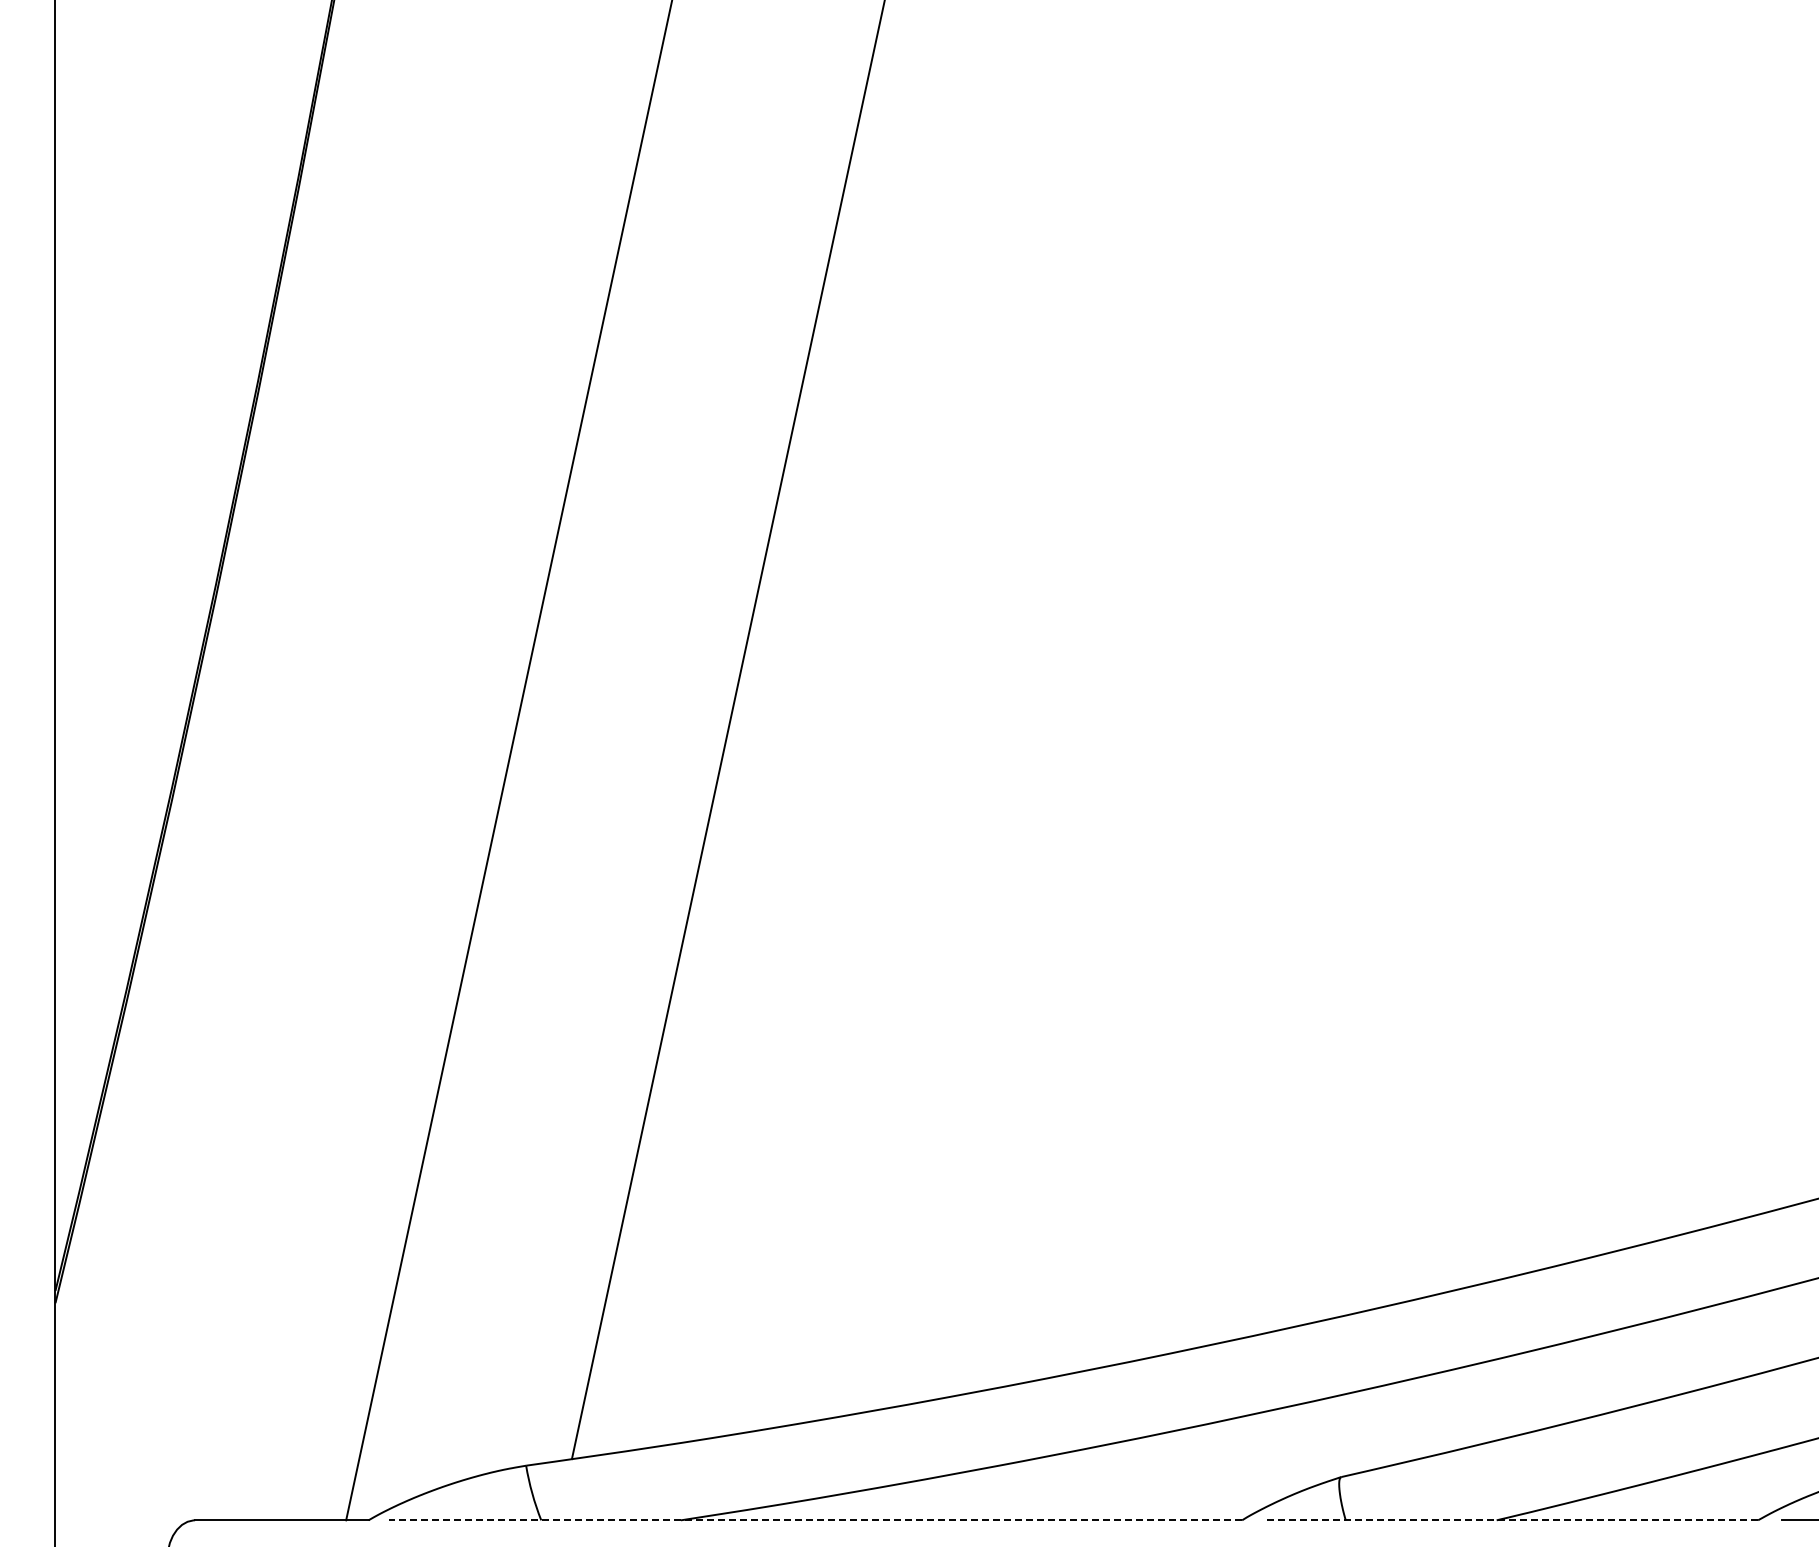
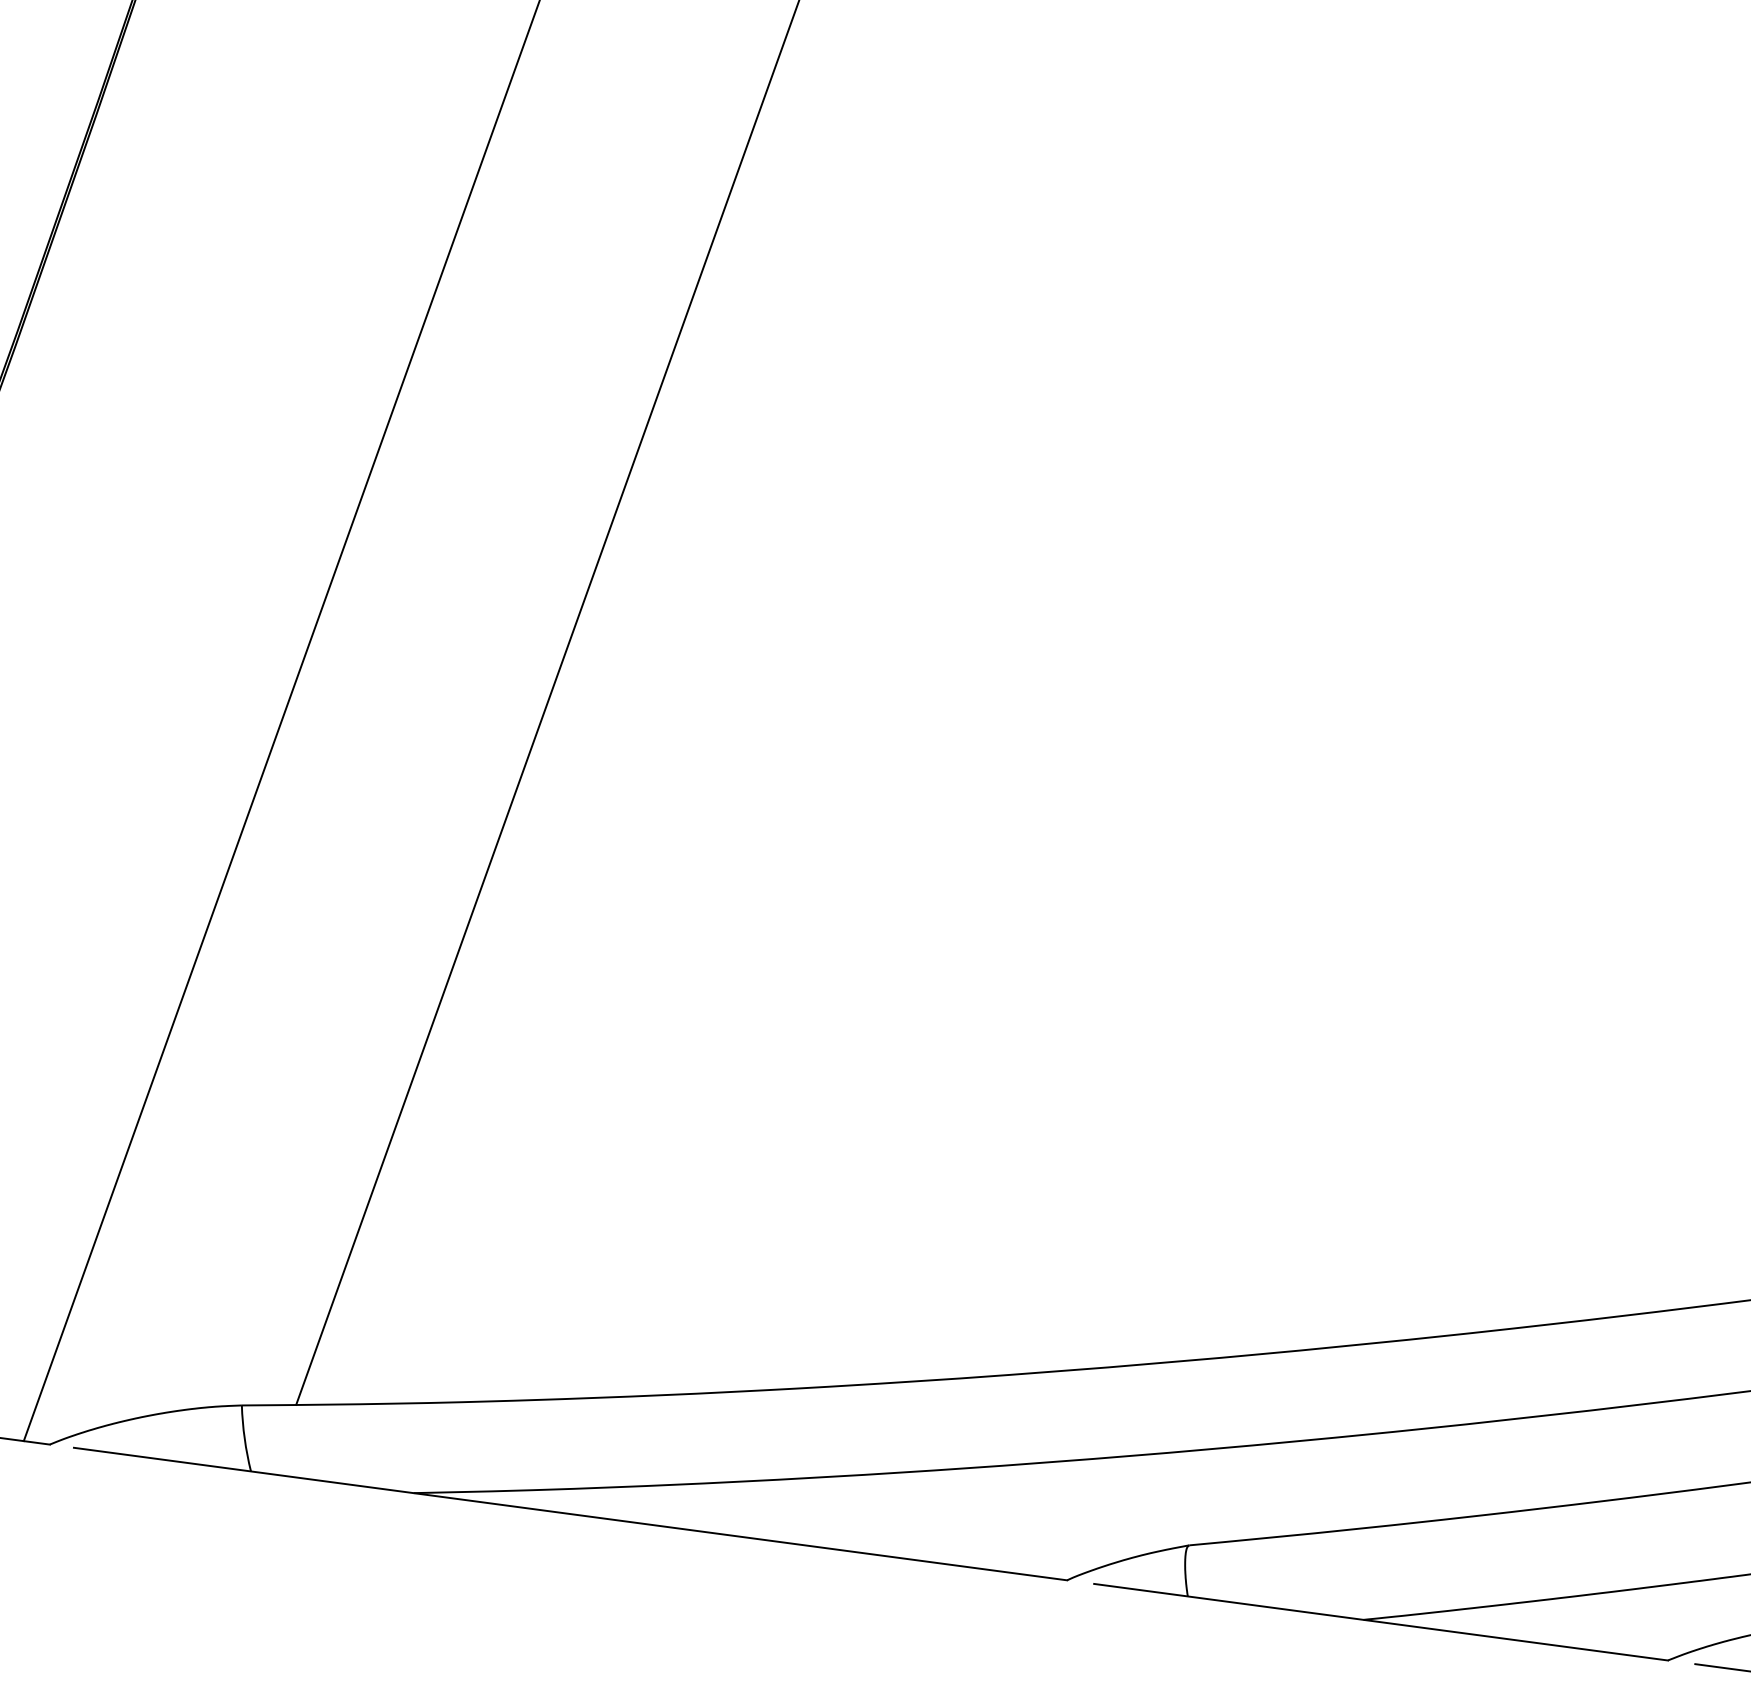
line: (815, 1520) -> (570, 1514), dashed -> solid
line: (1511, 1520) -> (1380, 1622), dashed -> solid

